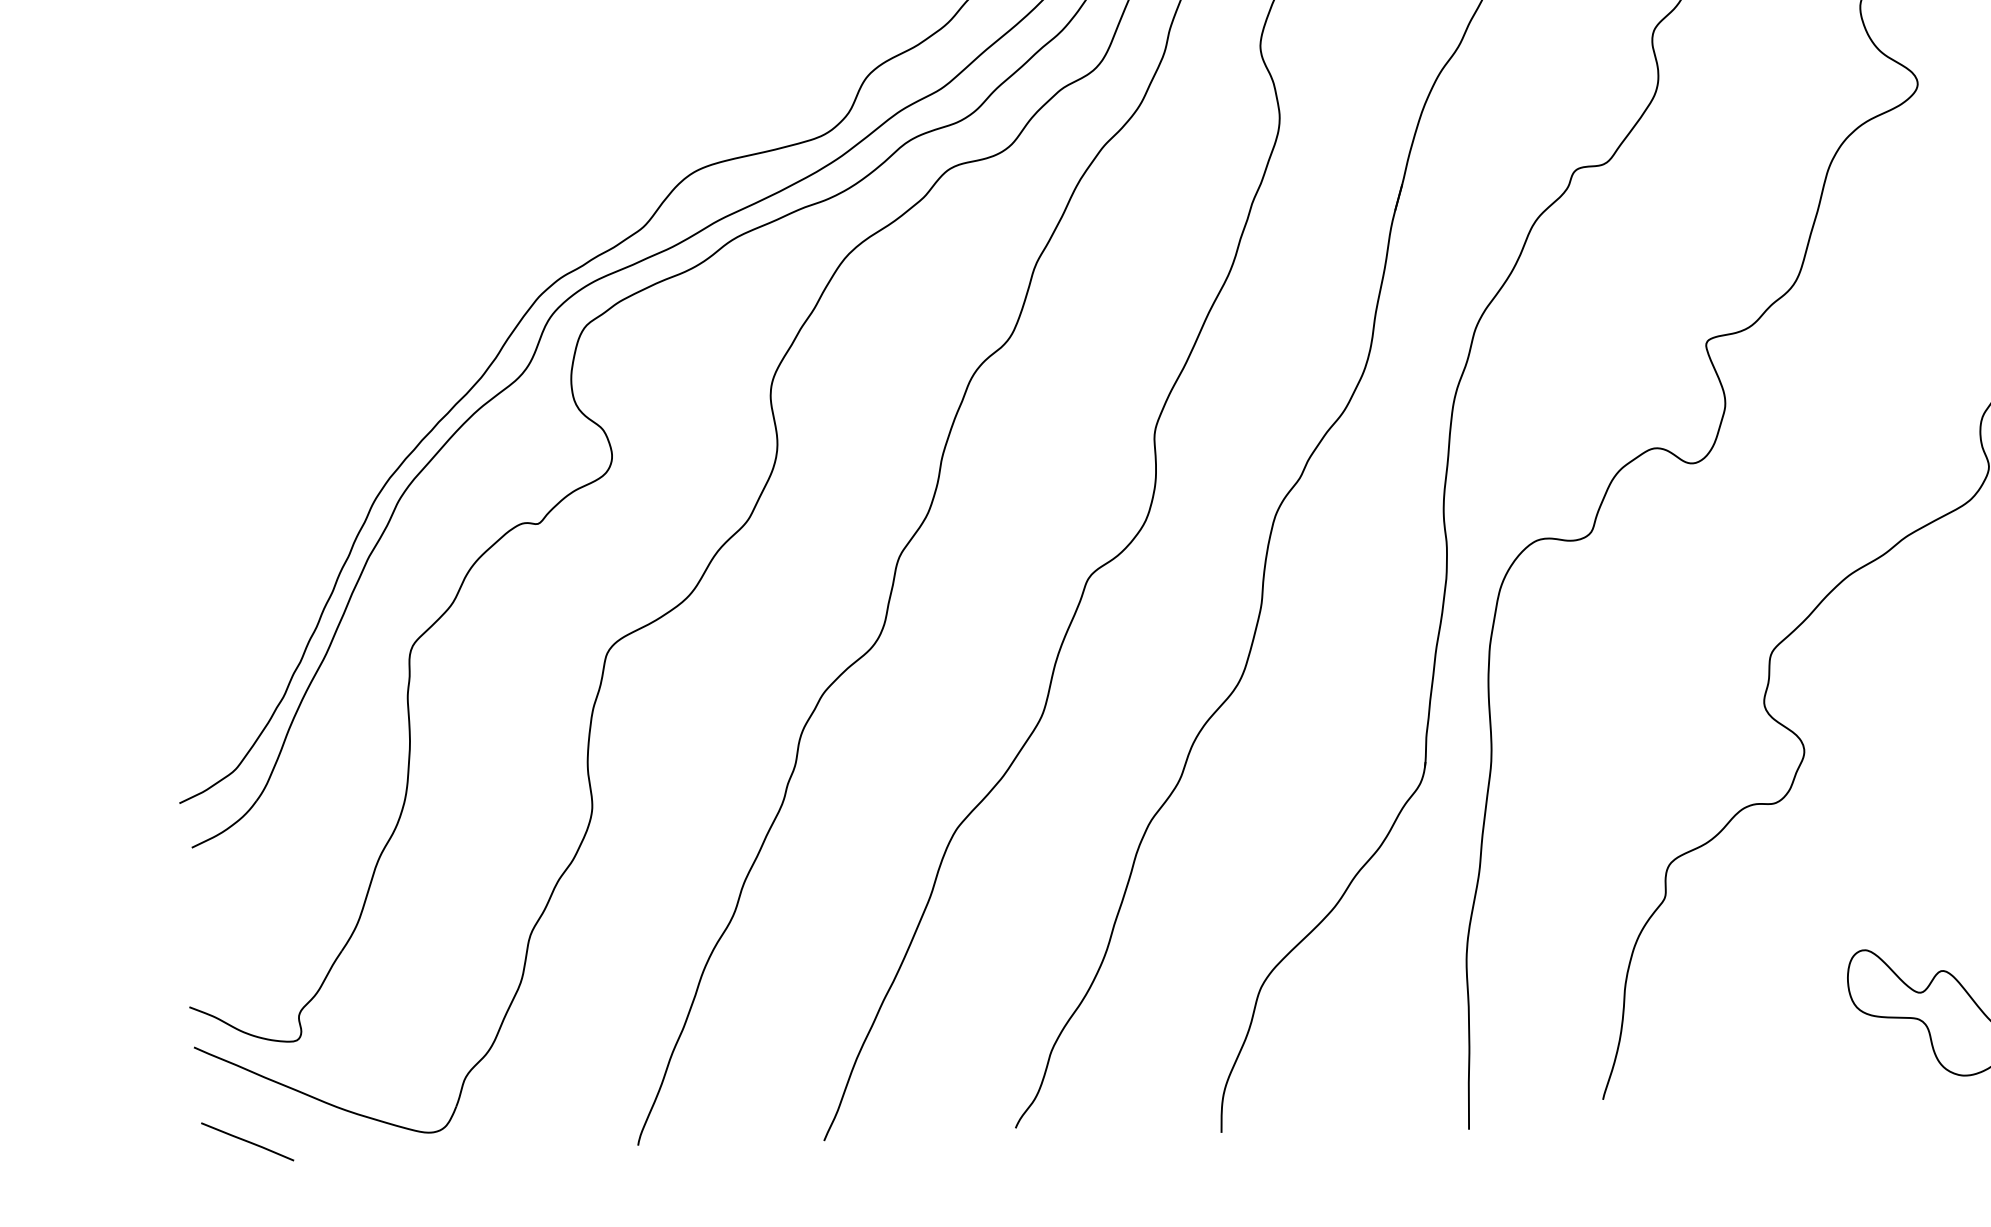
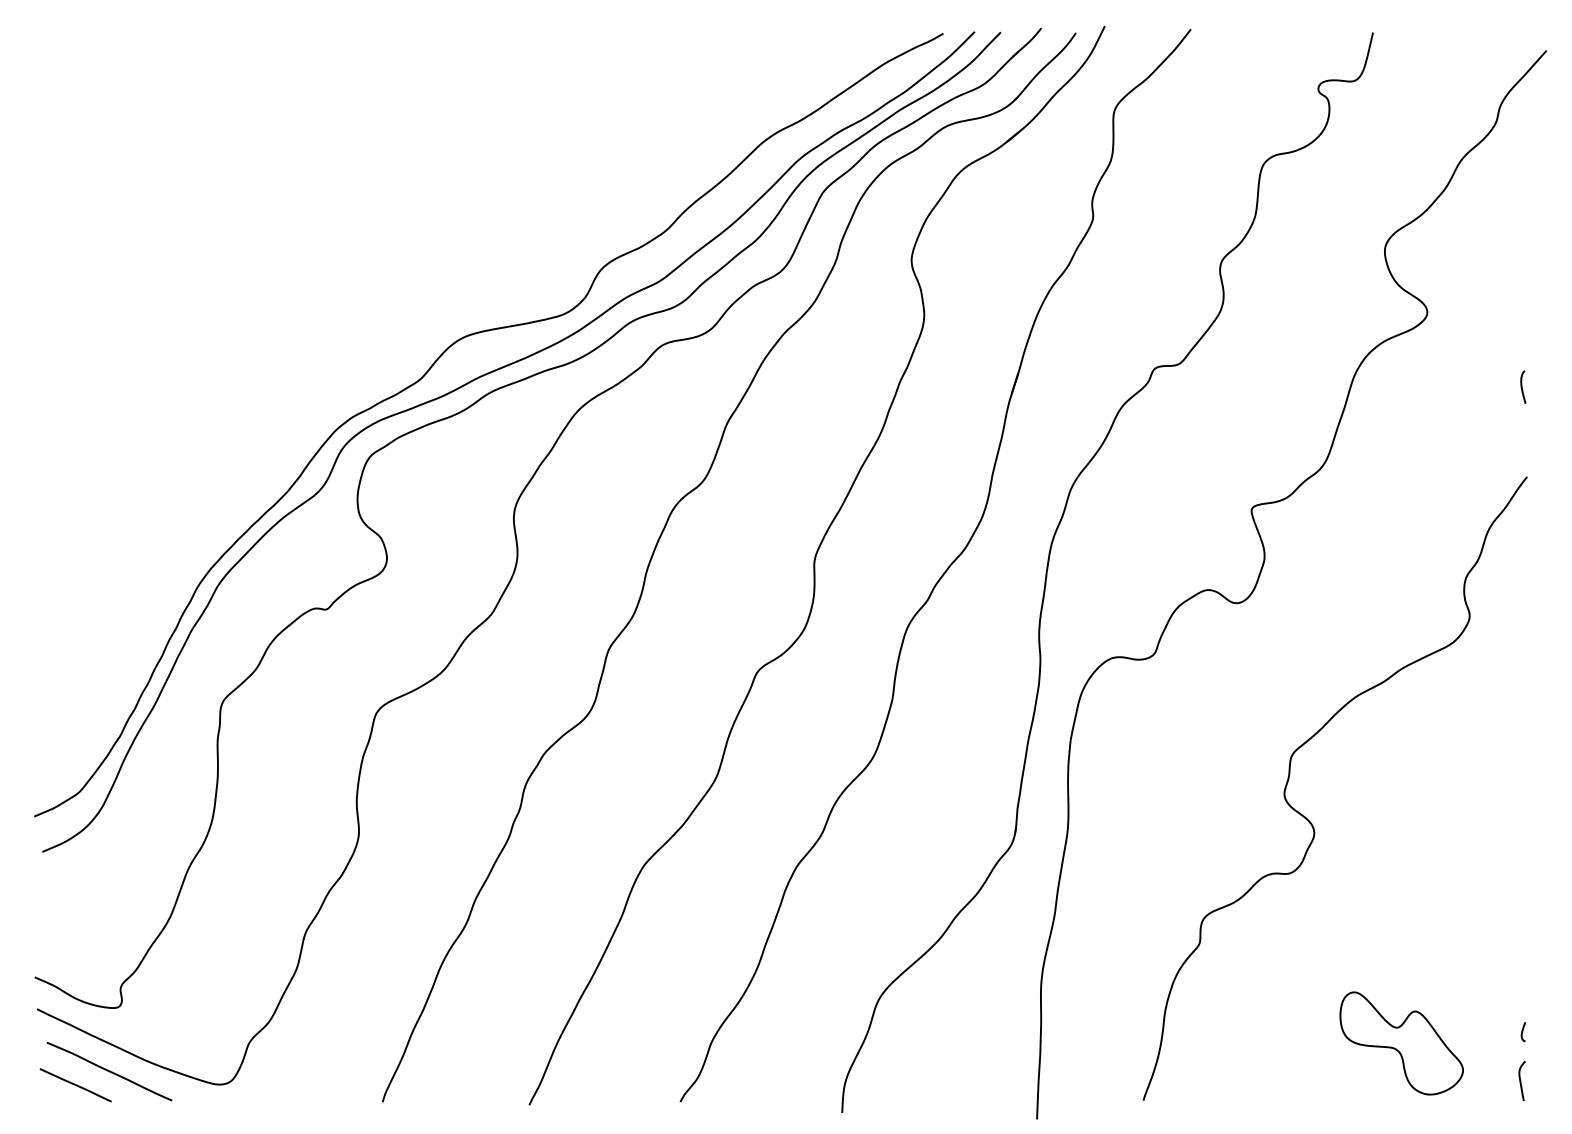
curve: (289, 1122) -> (109, 1071), added

